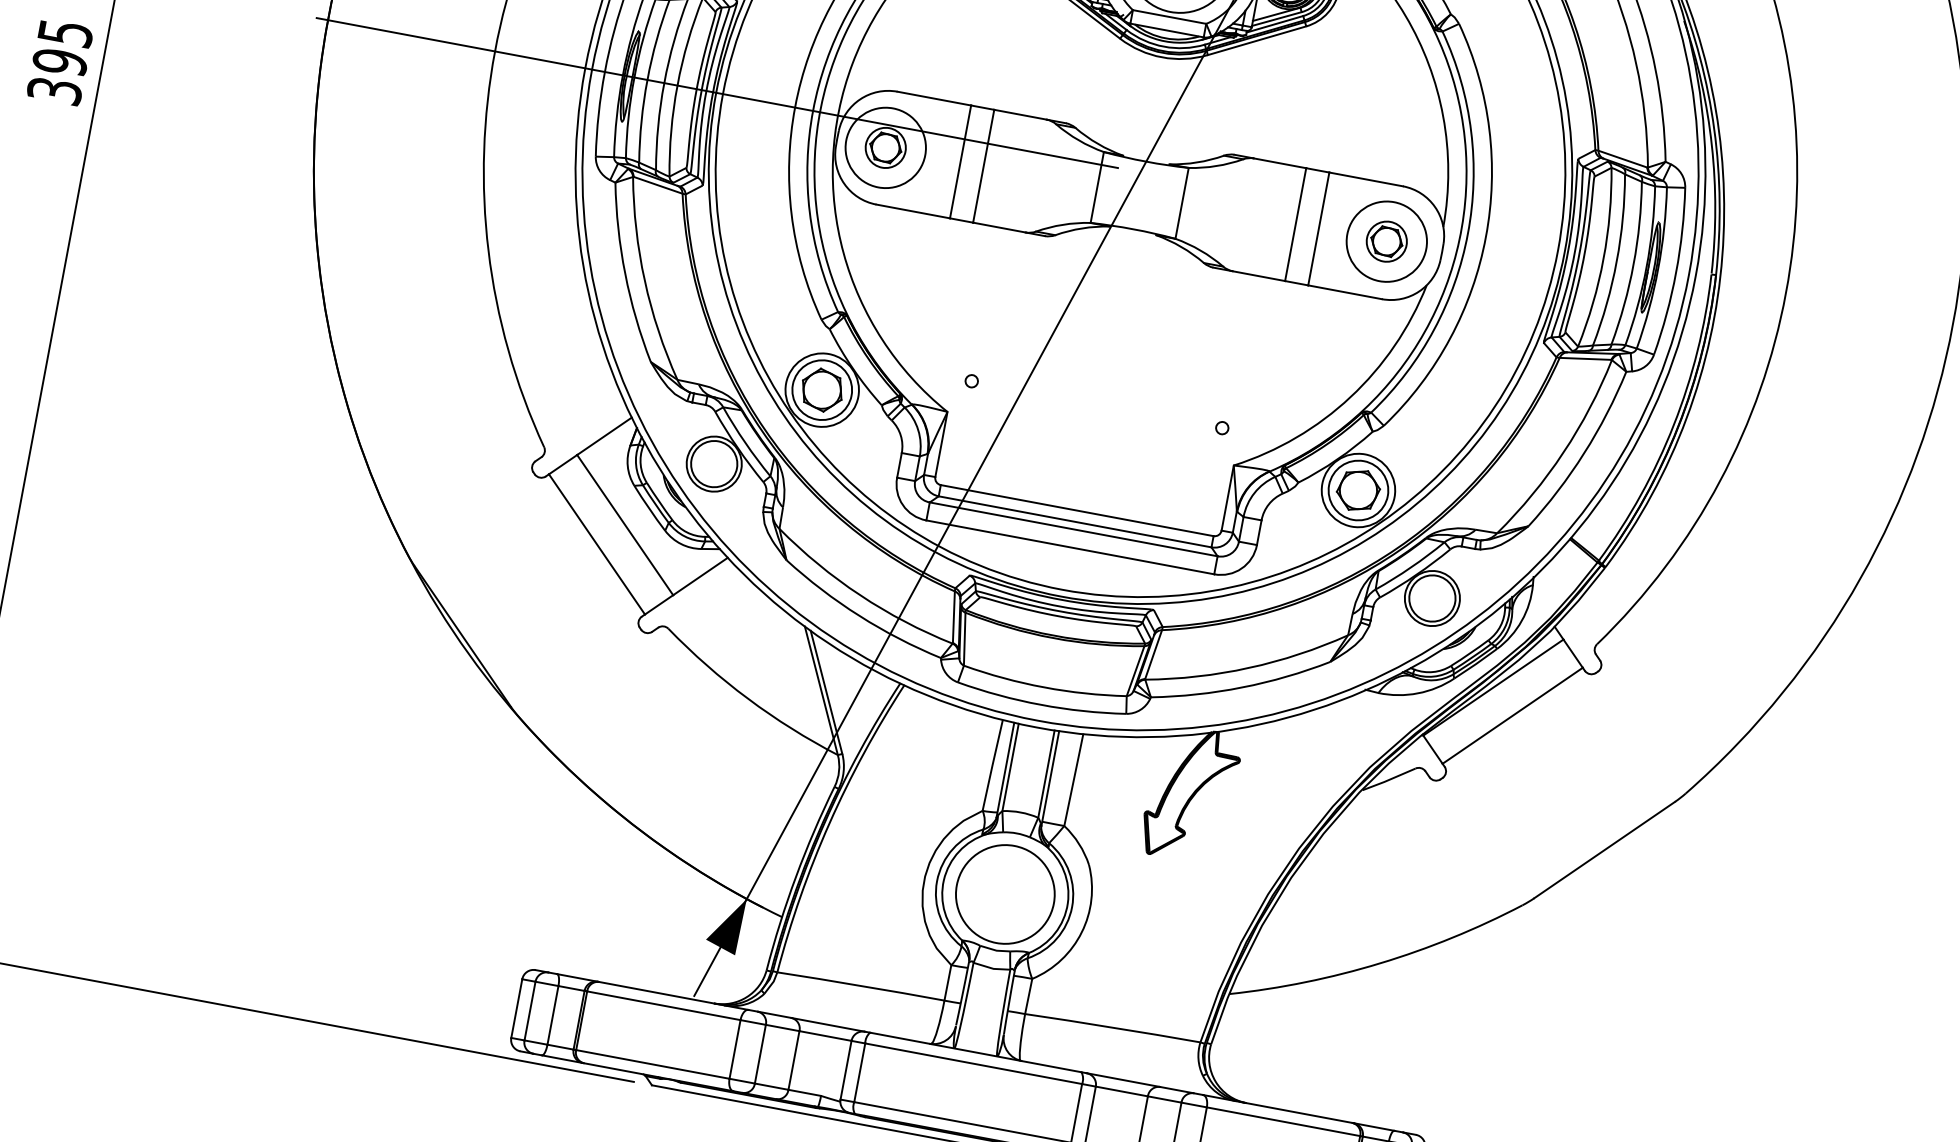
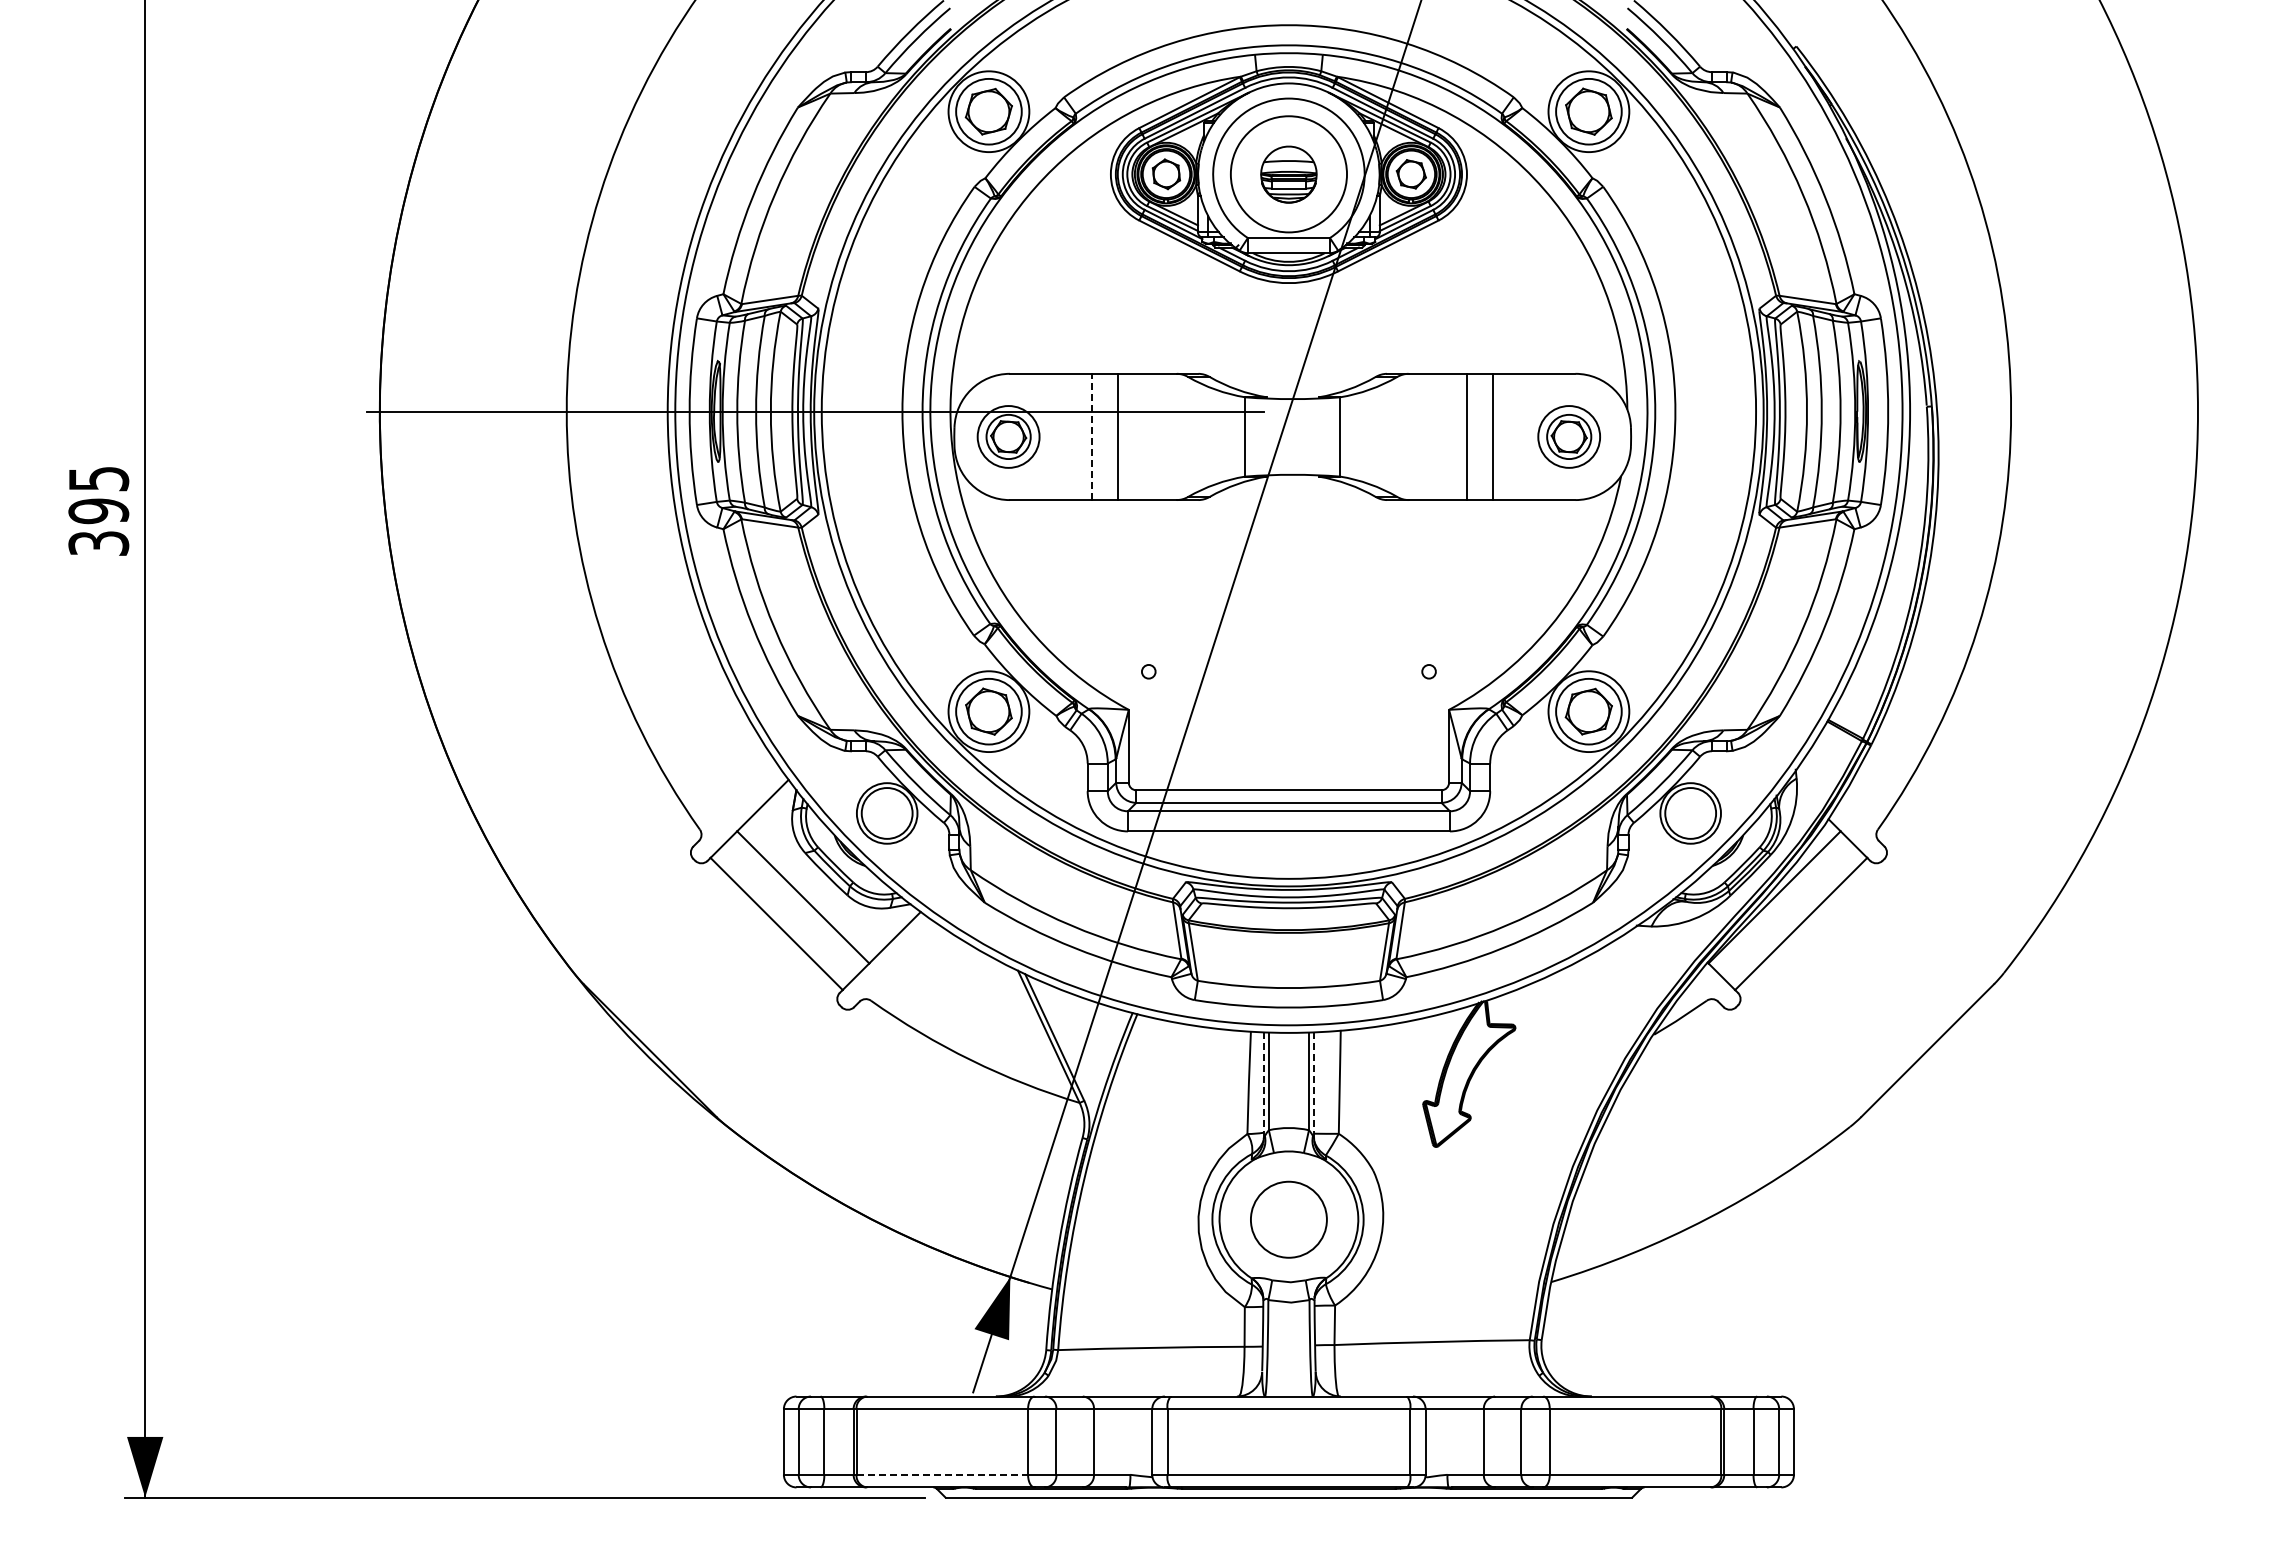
circle: (885, 147) -> (1008, 436), size x0.7
line: (960, 161) -> (1092, 436), solid -> dashed
circle: (1387, 241) -> (1569, 436), size x0.7
line: (1005, 770) -> (1263, 1085), solid -> dashed
line: (1050, 778) -> (1314, 1085), solid -> dashed
circle: (1005, 894) -> (1288, 1219), size x0.7
line: (653, 1064) -> (942, 1474), solid -> dashed

